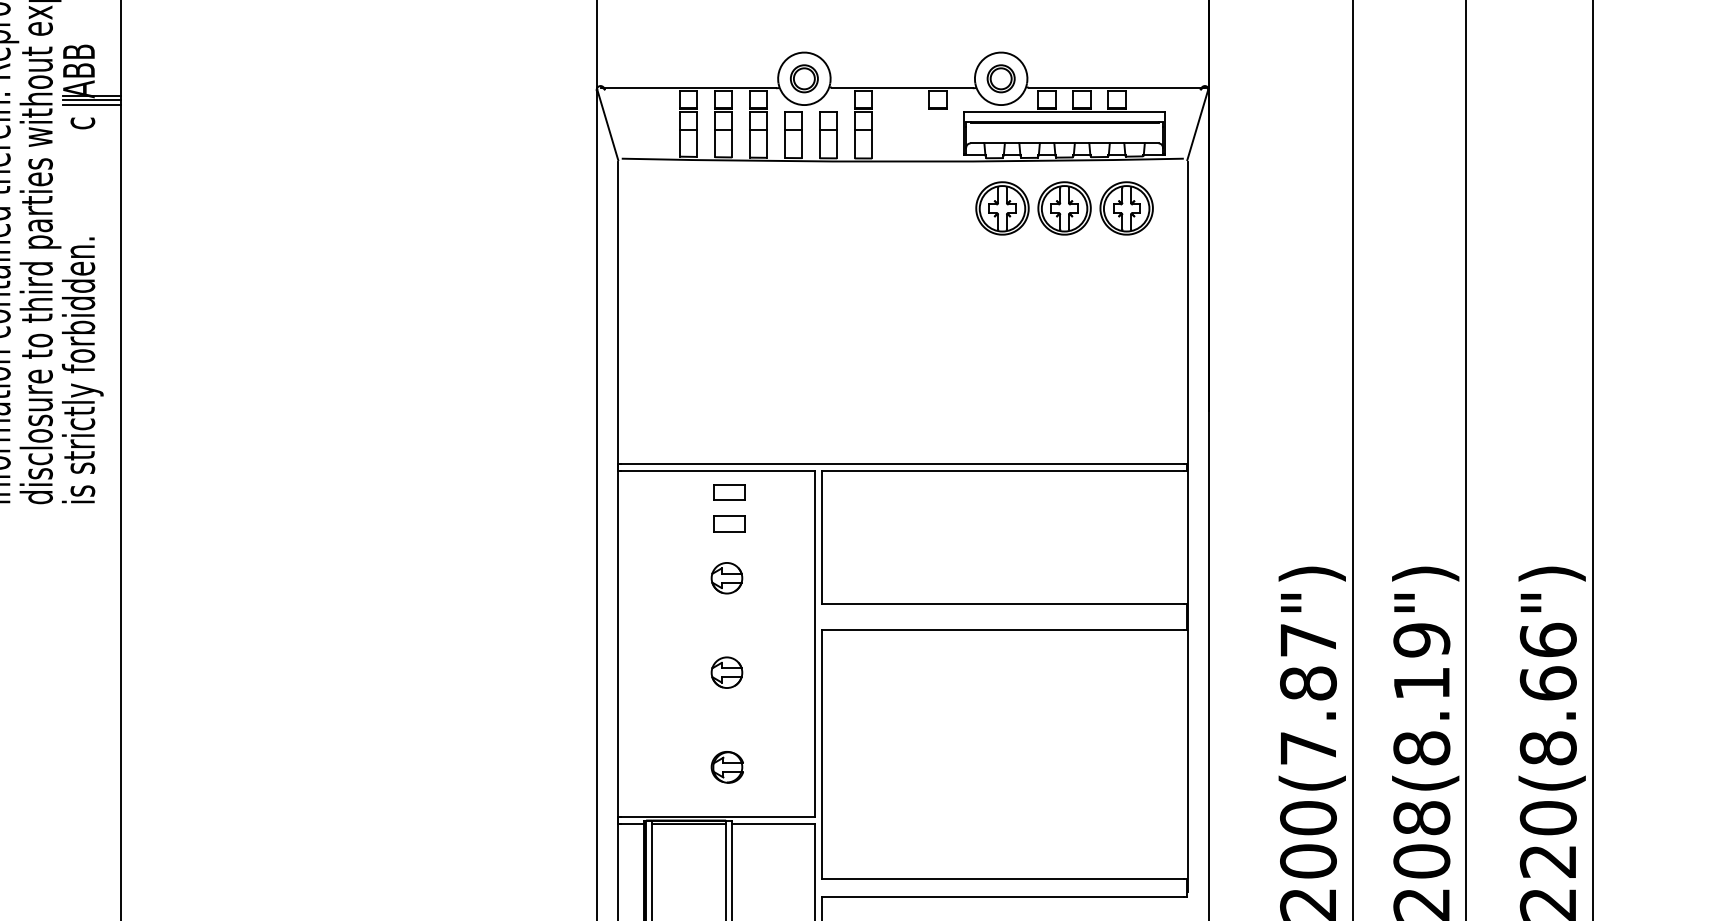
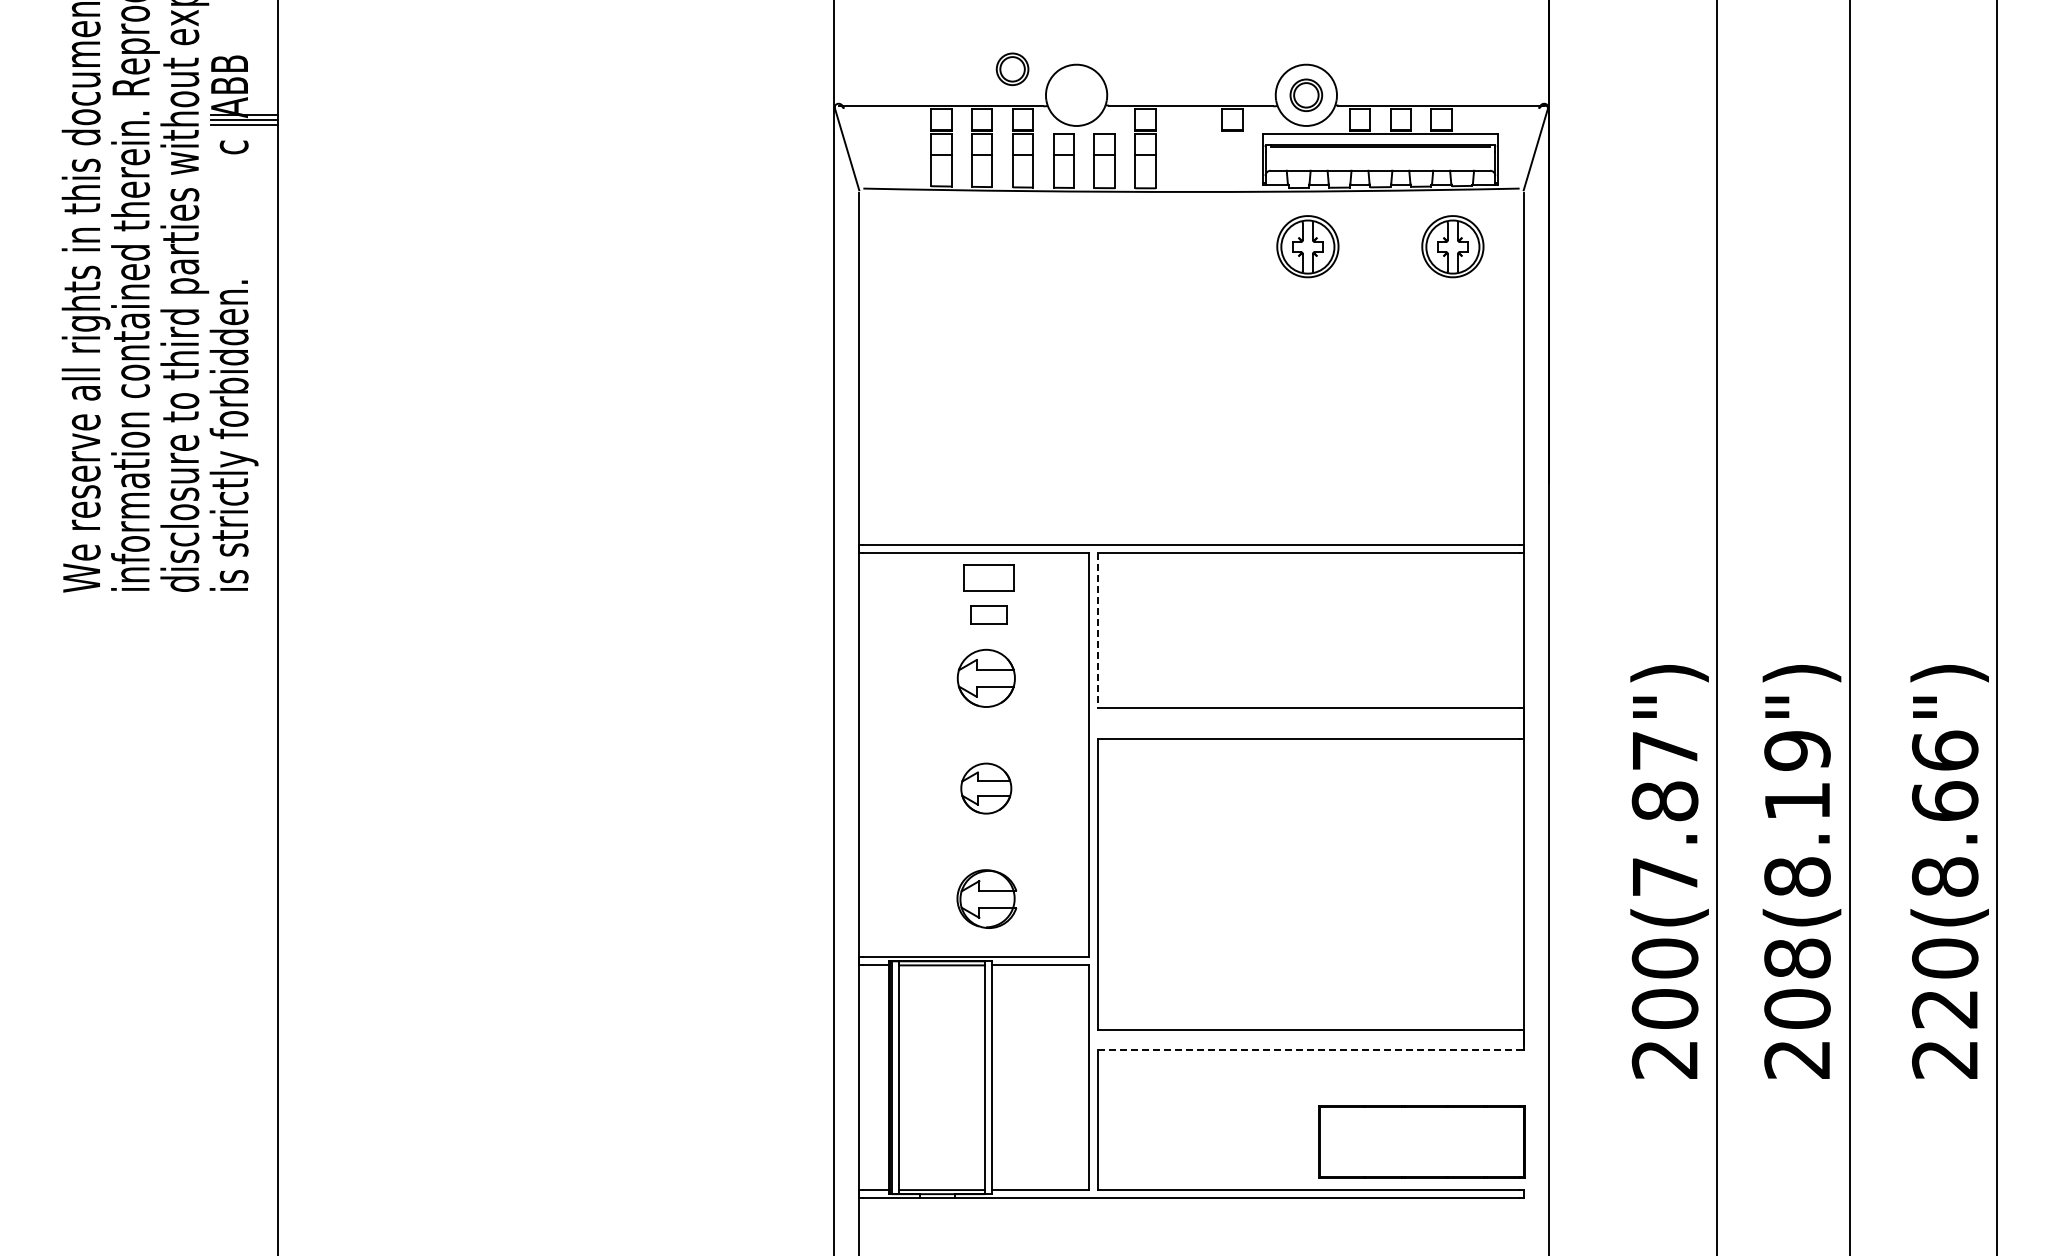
part: (804, 78) -> (1012, 69), moved
part: (1063, 208) -> (1379, 246), removed
part: (728, 492) -> (988, 578), size x1.4
line: (822, 537) -> (1097, 630), solid -> dashed
part: (726, 578) -> (985, 678), size x1.6
part: (726, 672) -> (985, 788), size x1.4
part: (727, 767) -> (986, 899), size x1.6
line: (1003, 896) -> (1309, 1050), solid -> dashed

